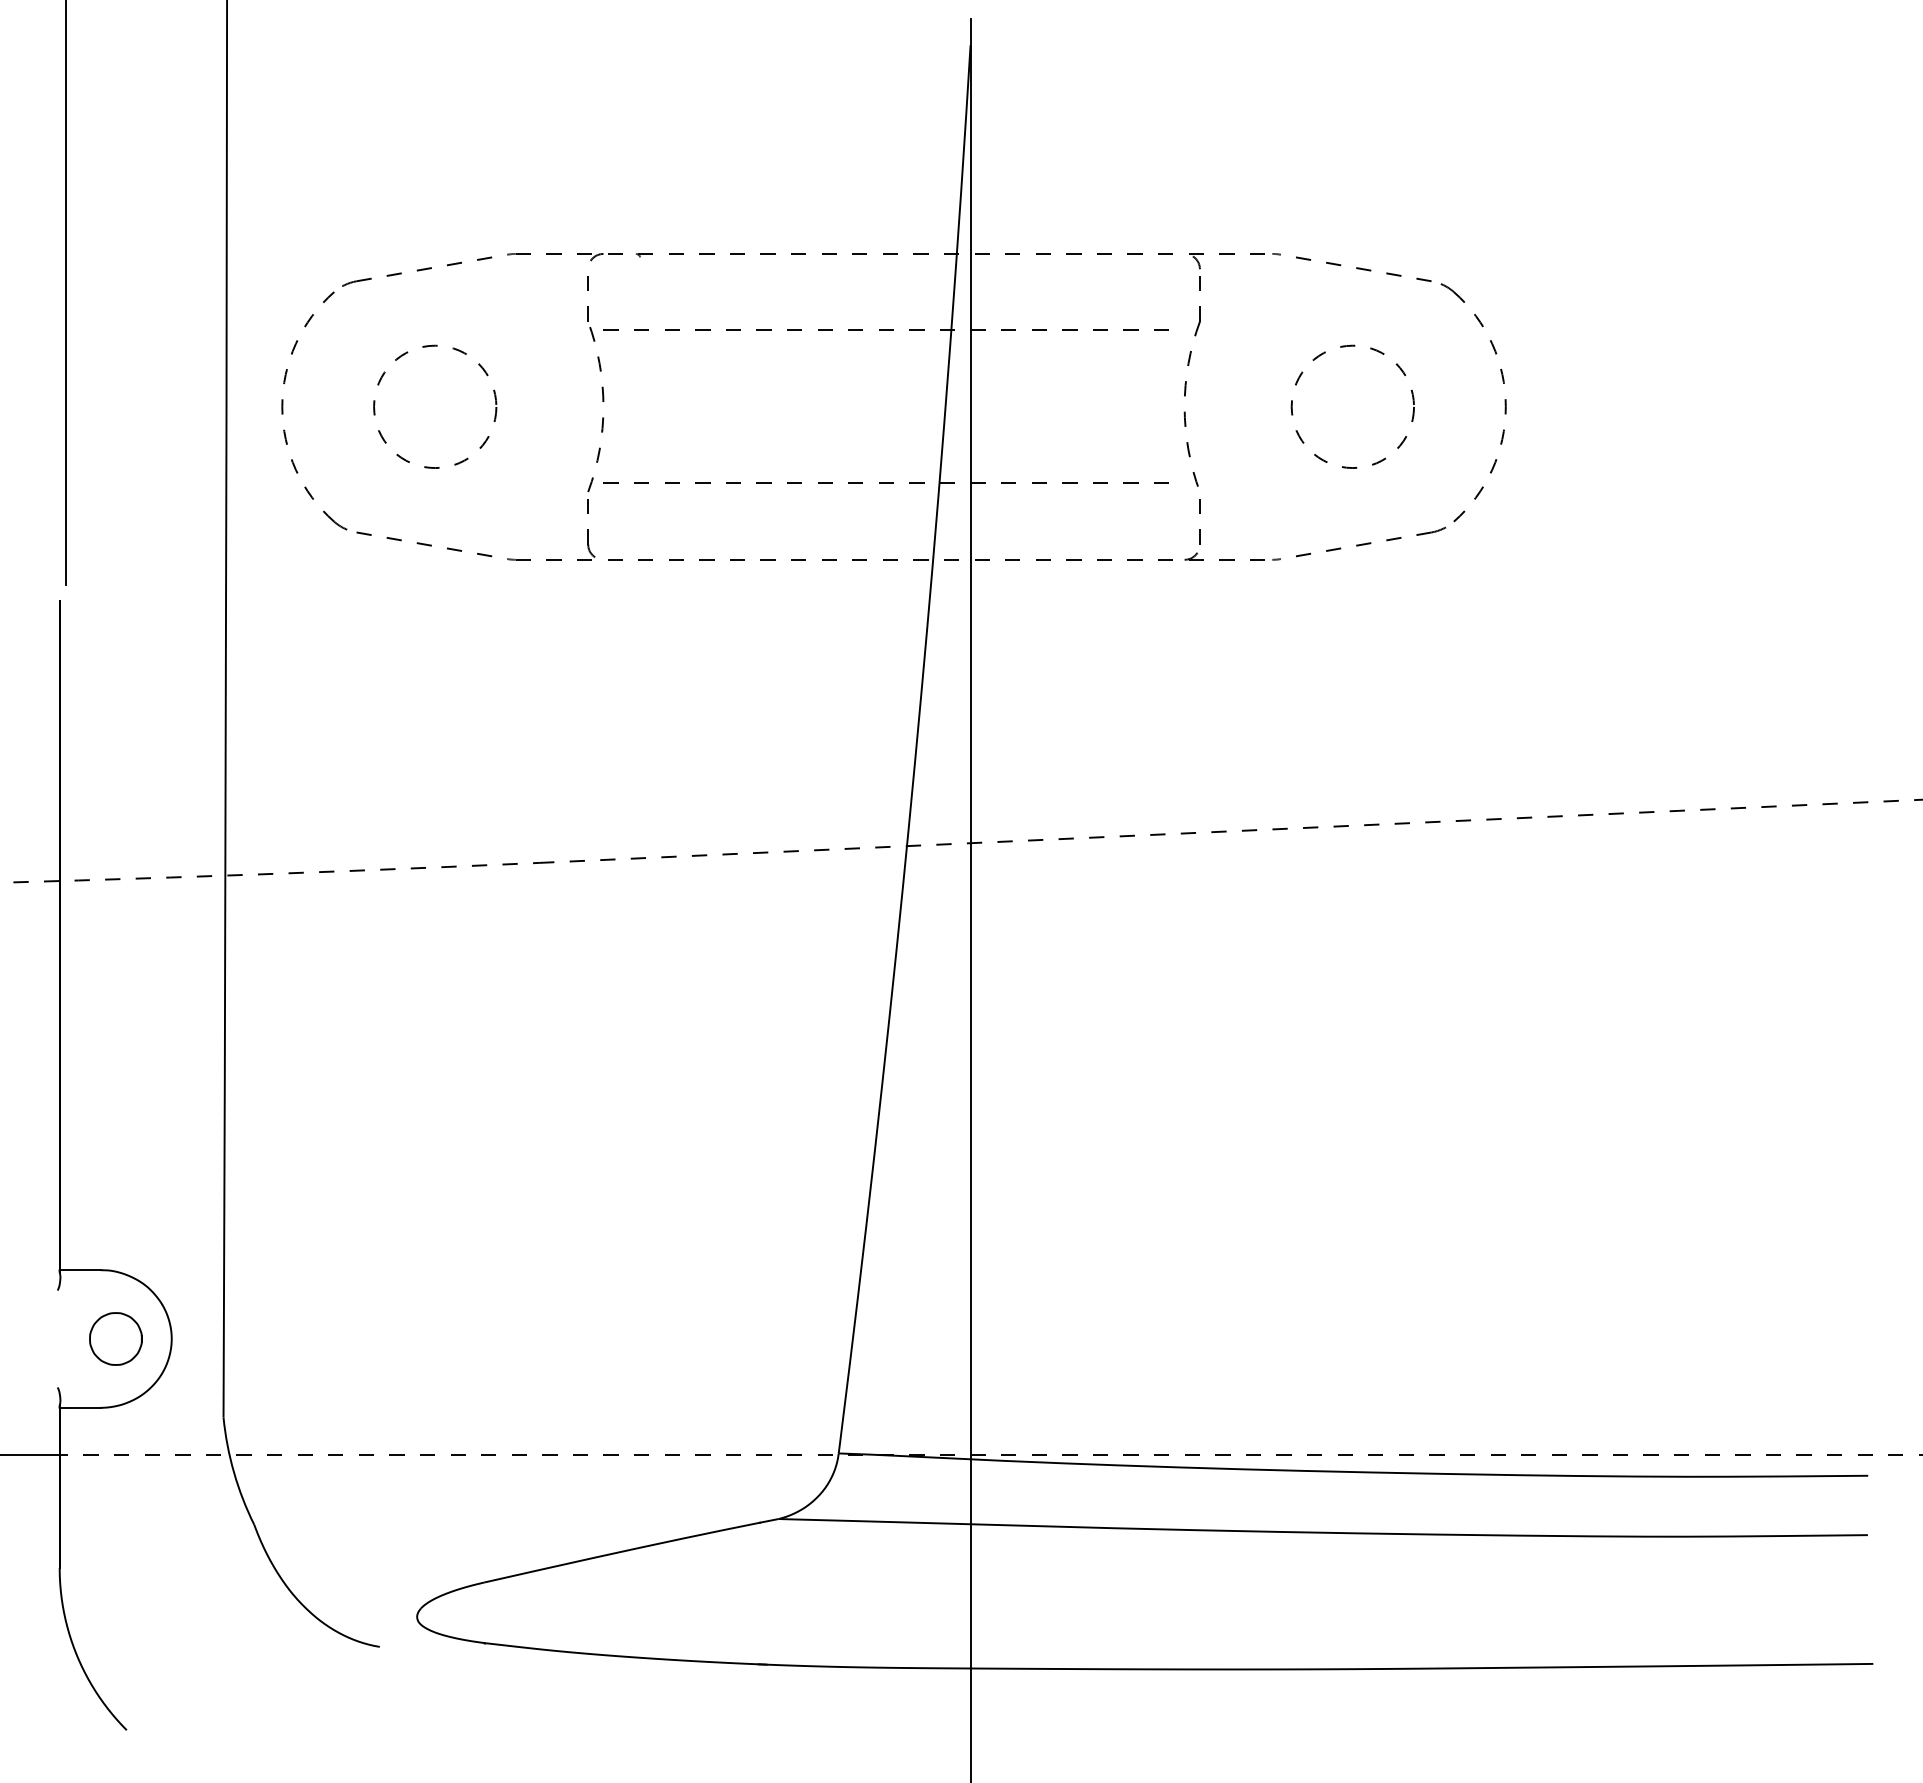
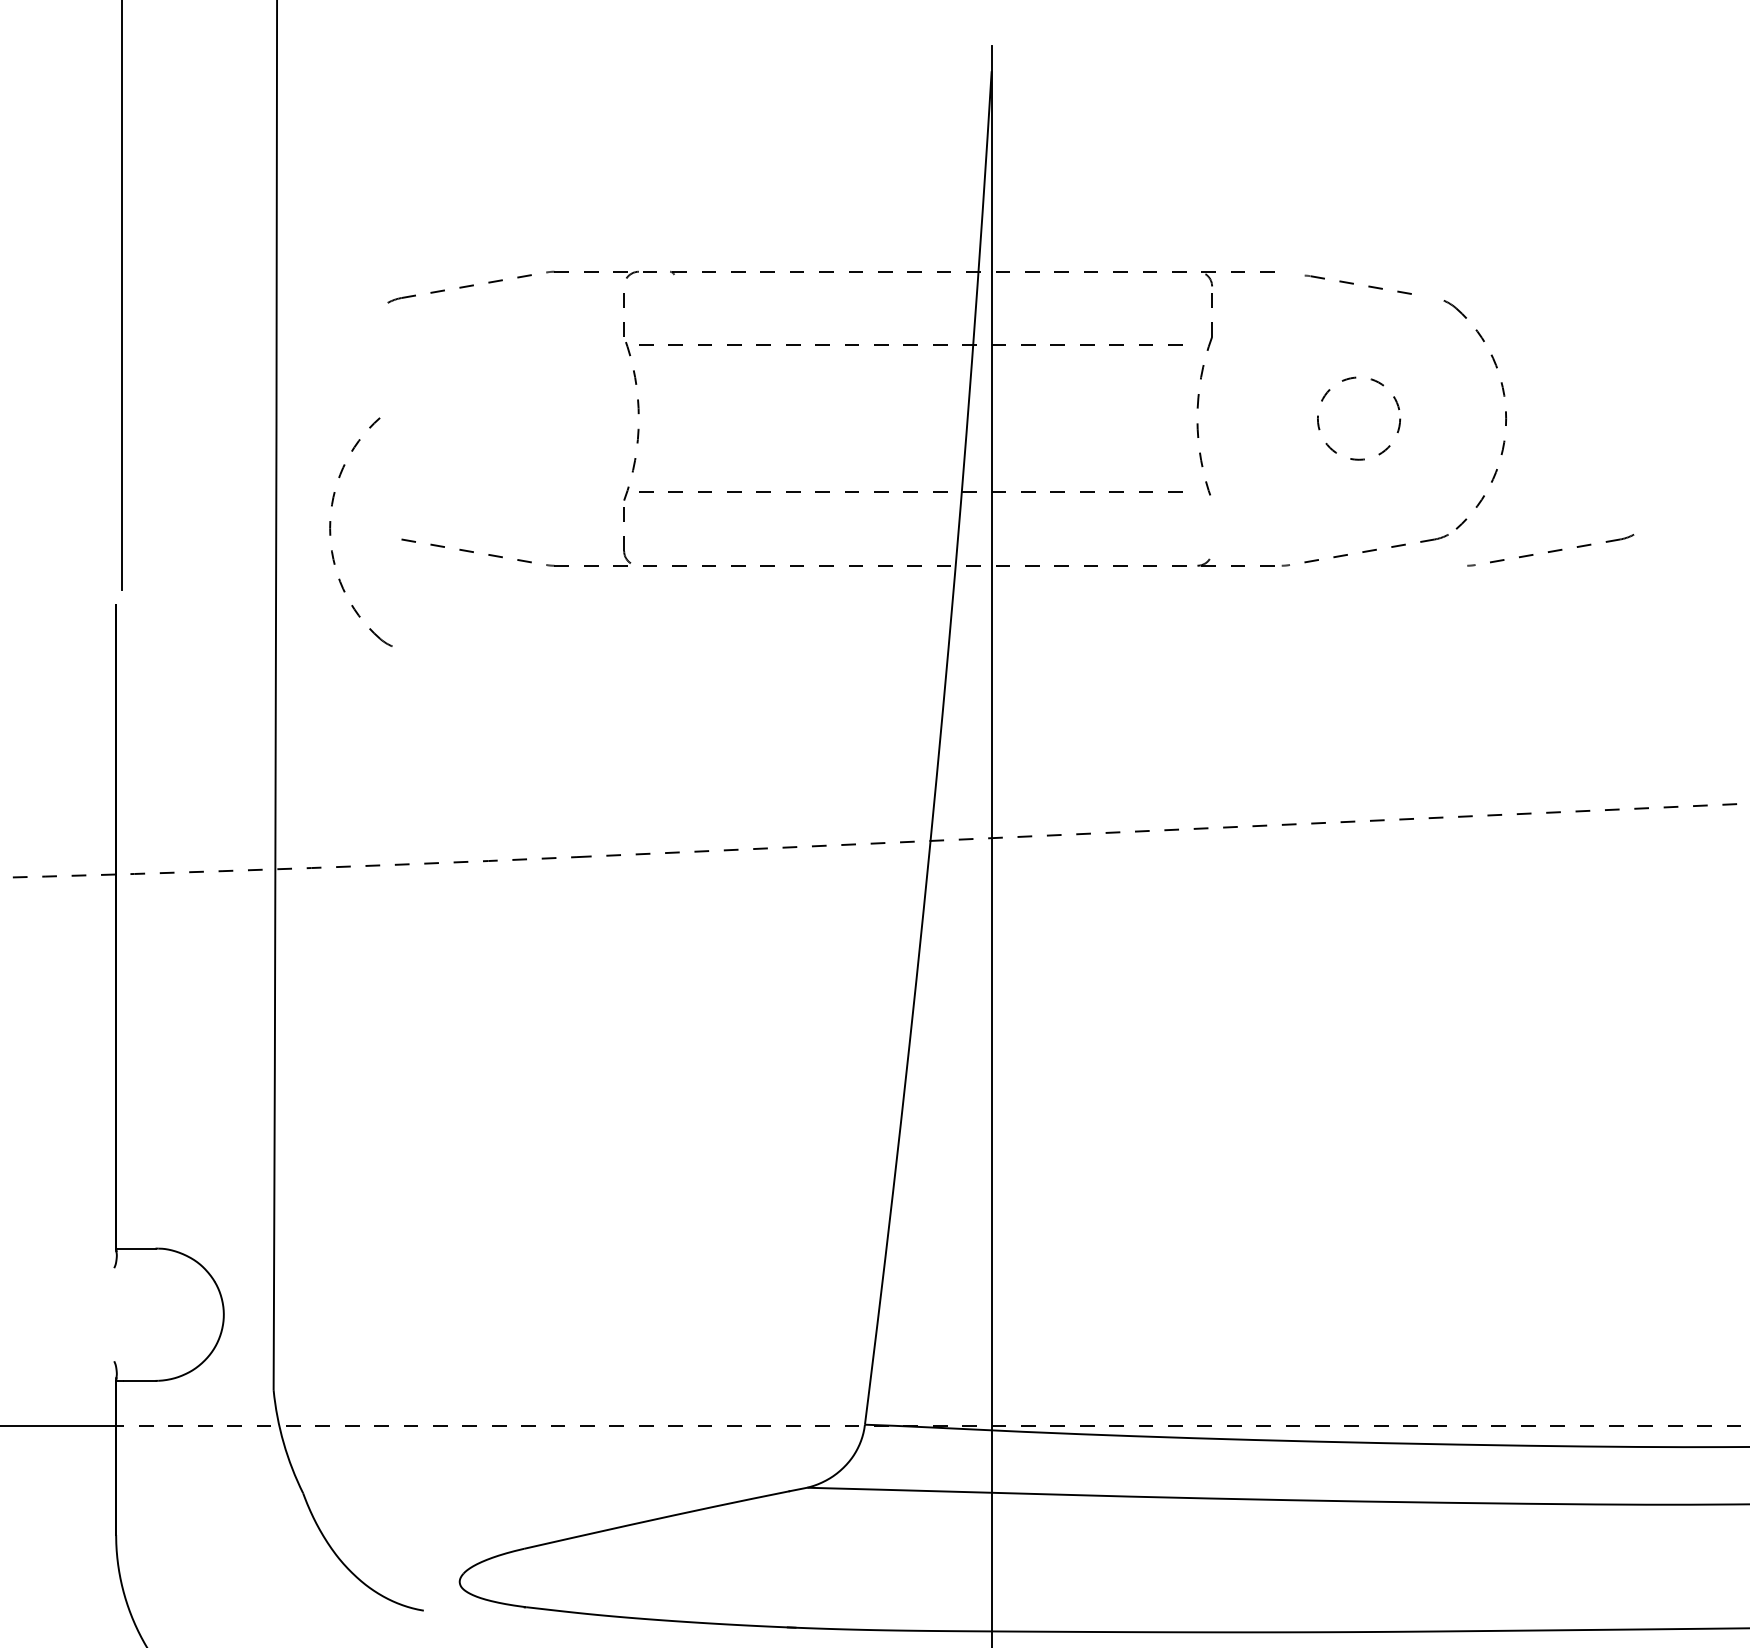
part: (1351, 267) -> (1357, 284), size x0.7
circle: (435, 406) -> (477, 418), removed
circle: (1352, 406) -> (1358, 418), size x0.7
part: (283, 410) -> (331, 531), moved
line: (1199, 513) -> (1211, 521), removed
part: (1551, 543) -> (1550, 550), added
curve: (108, 1315) -> (163, 1292), removed

